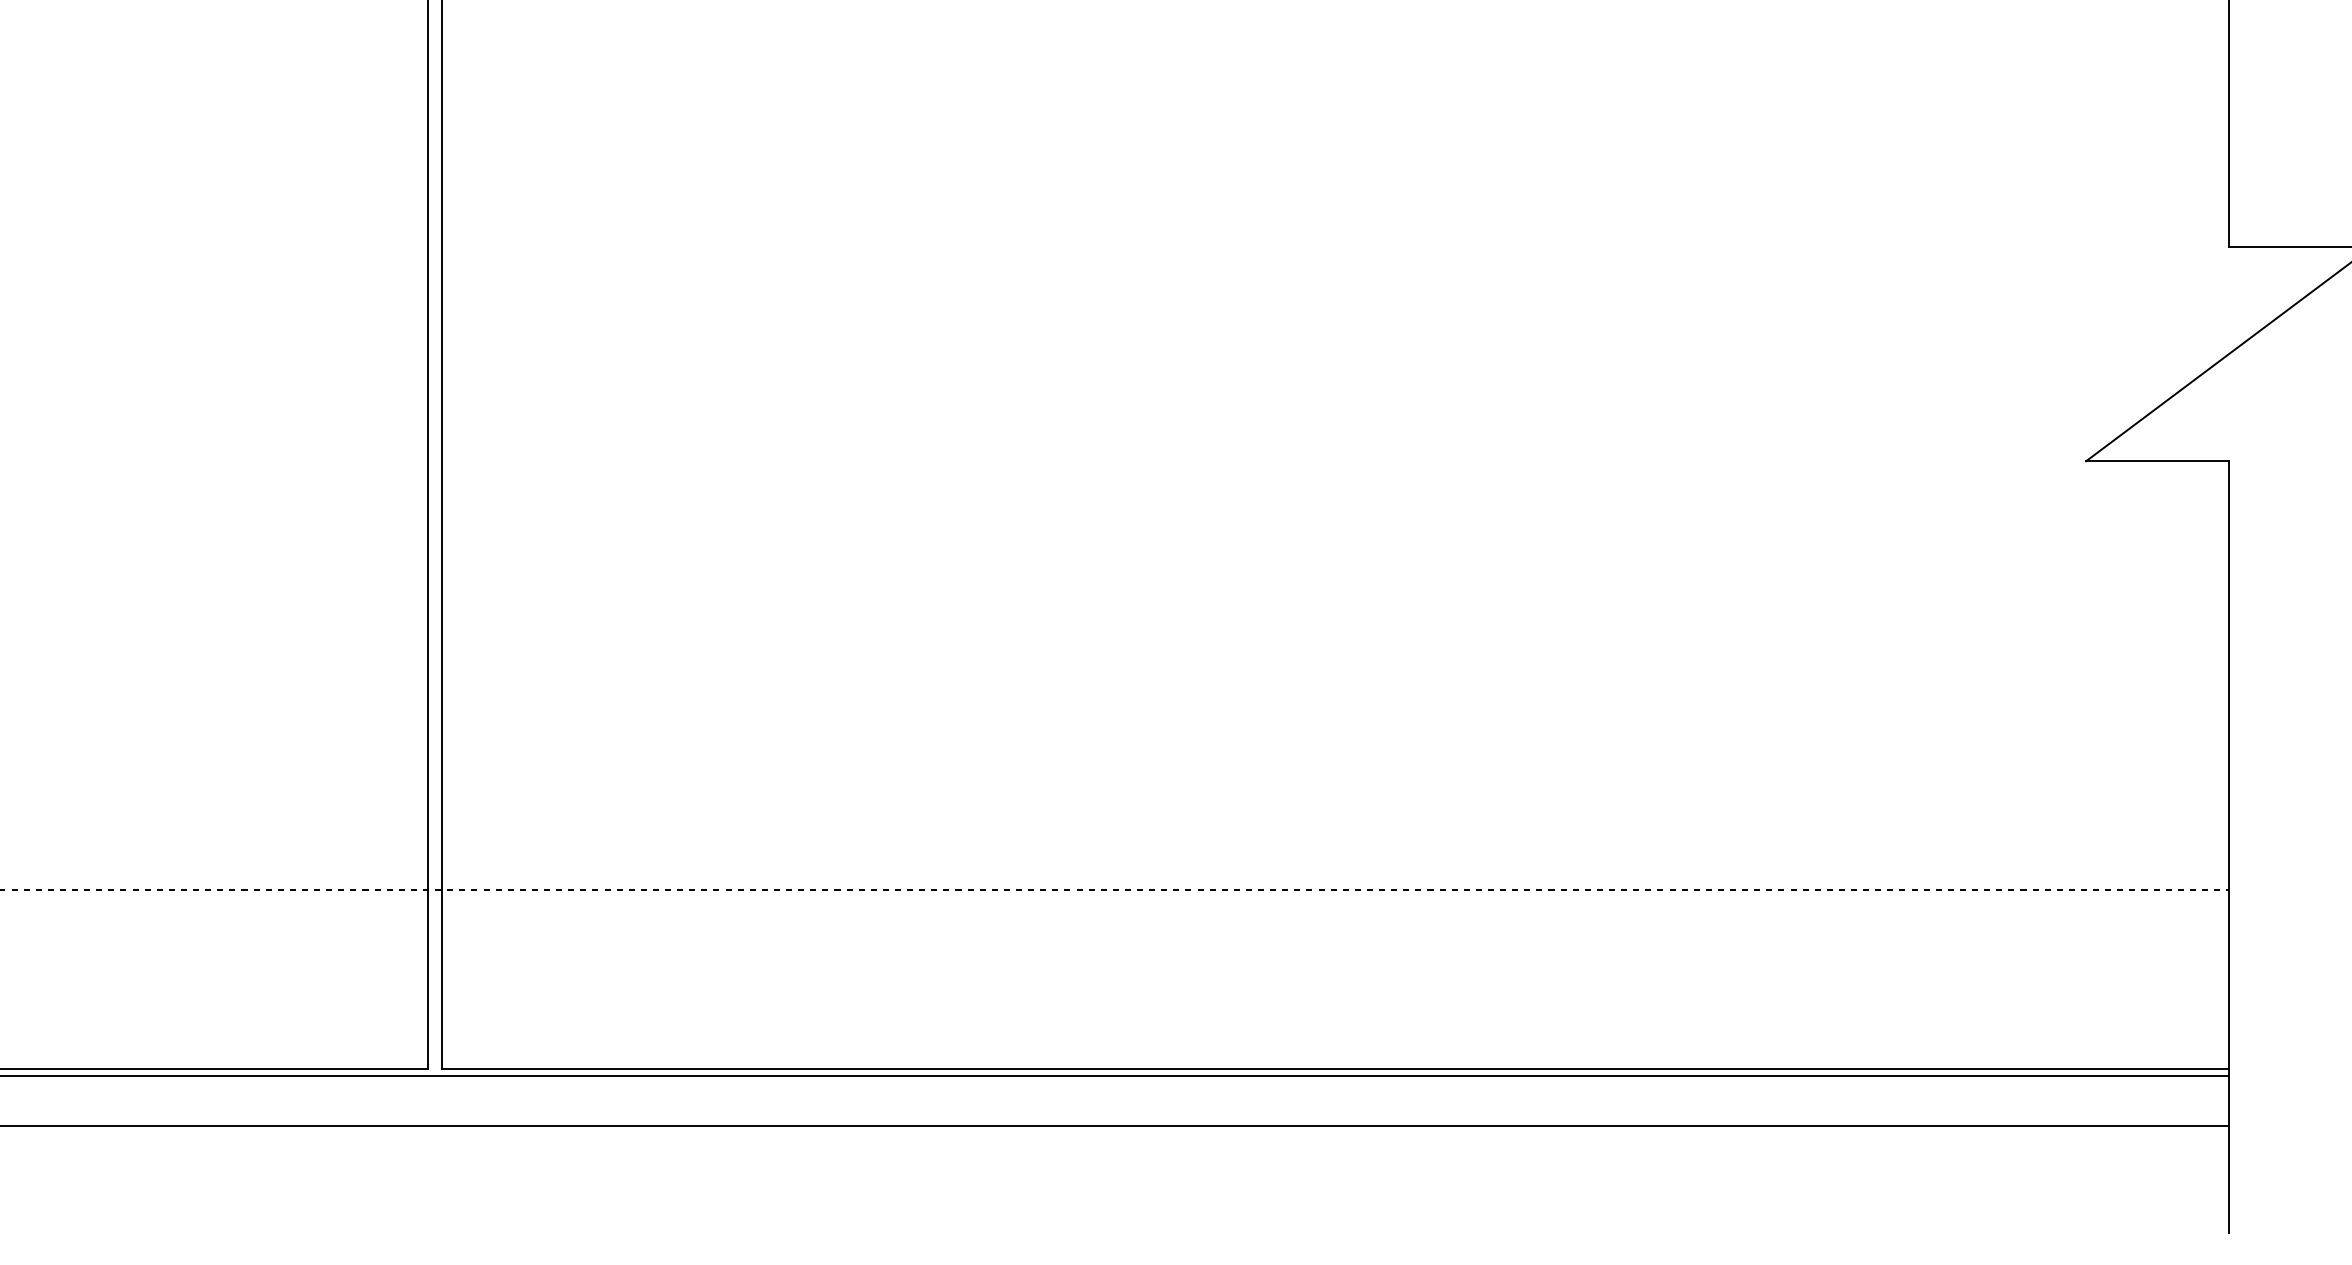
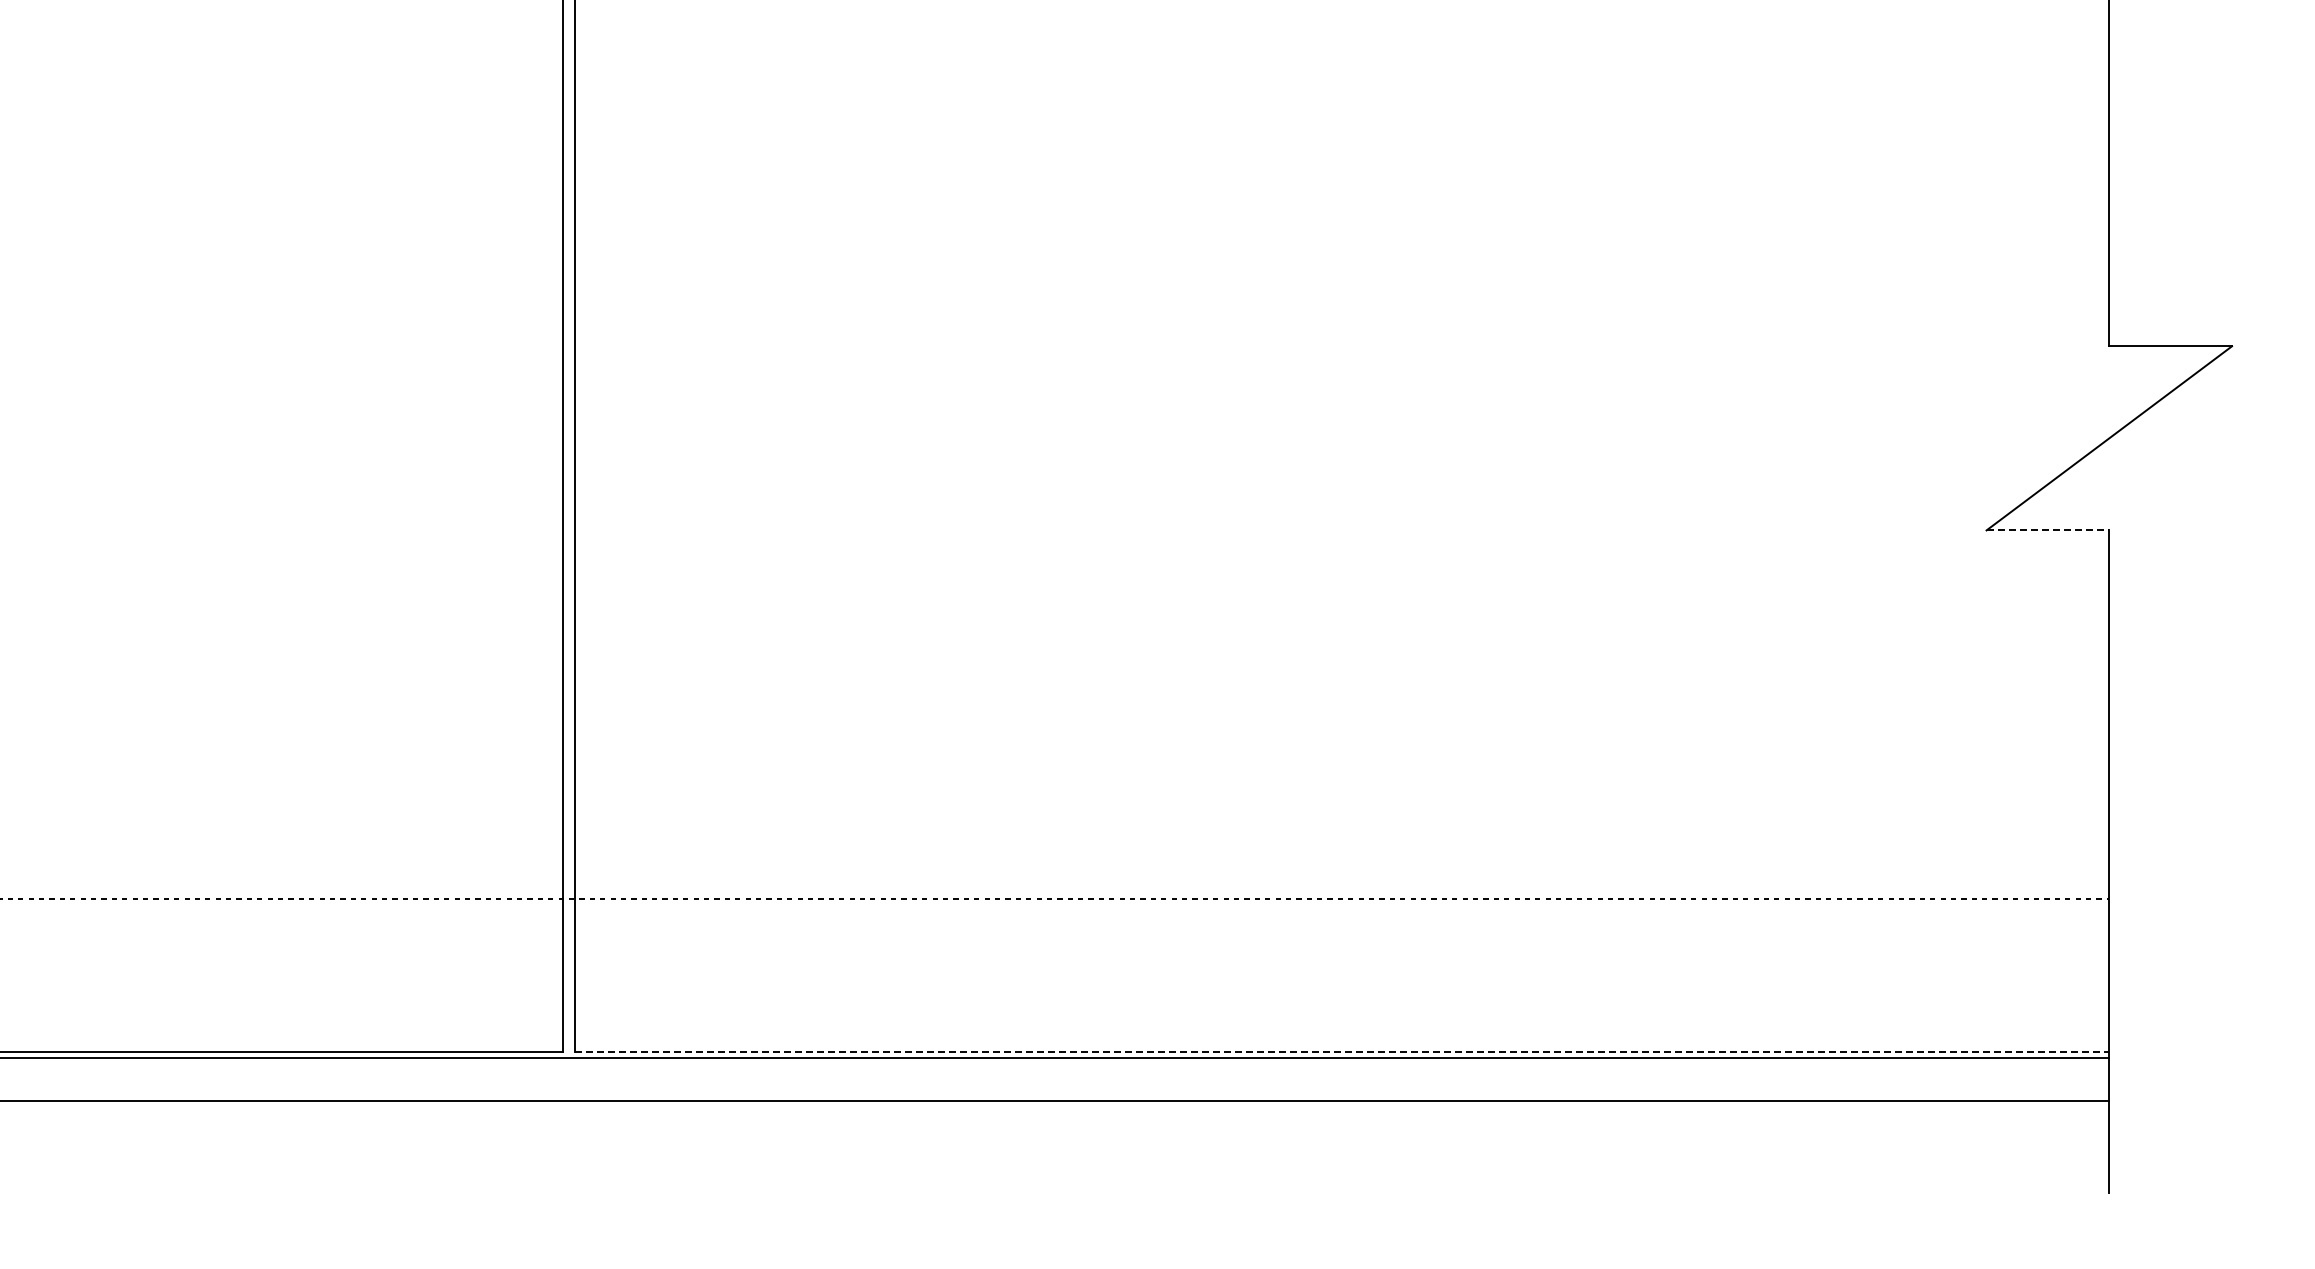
line: (2158, 461) -> (2048, 530), solid -> dashed
line: (1336, 1069) -> (1342, 1052), solid -> dashed

